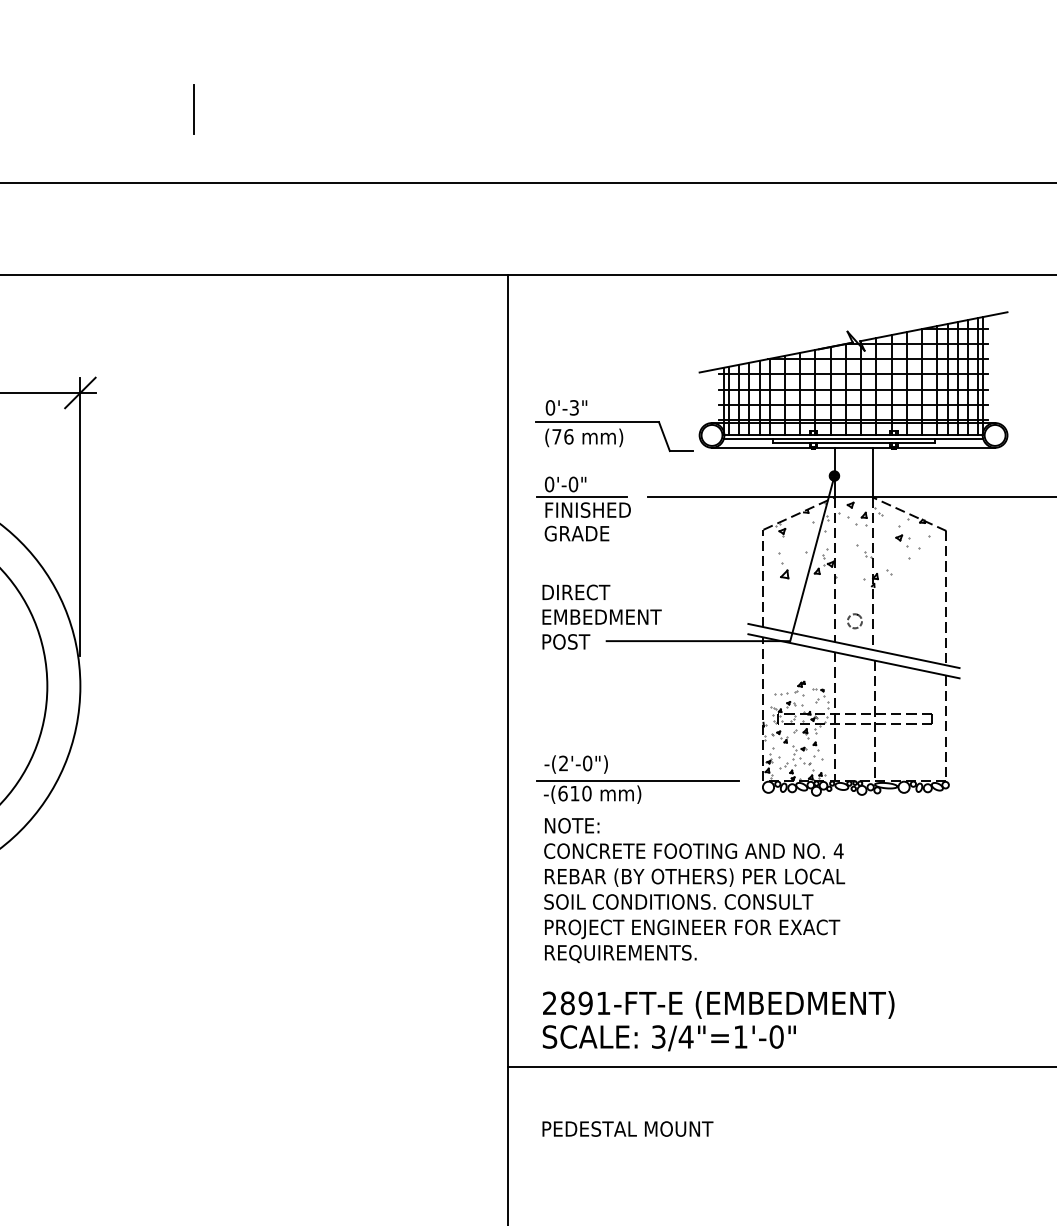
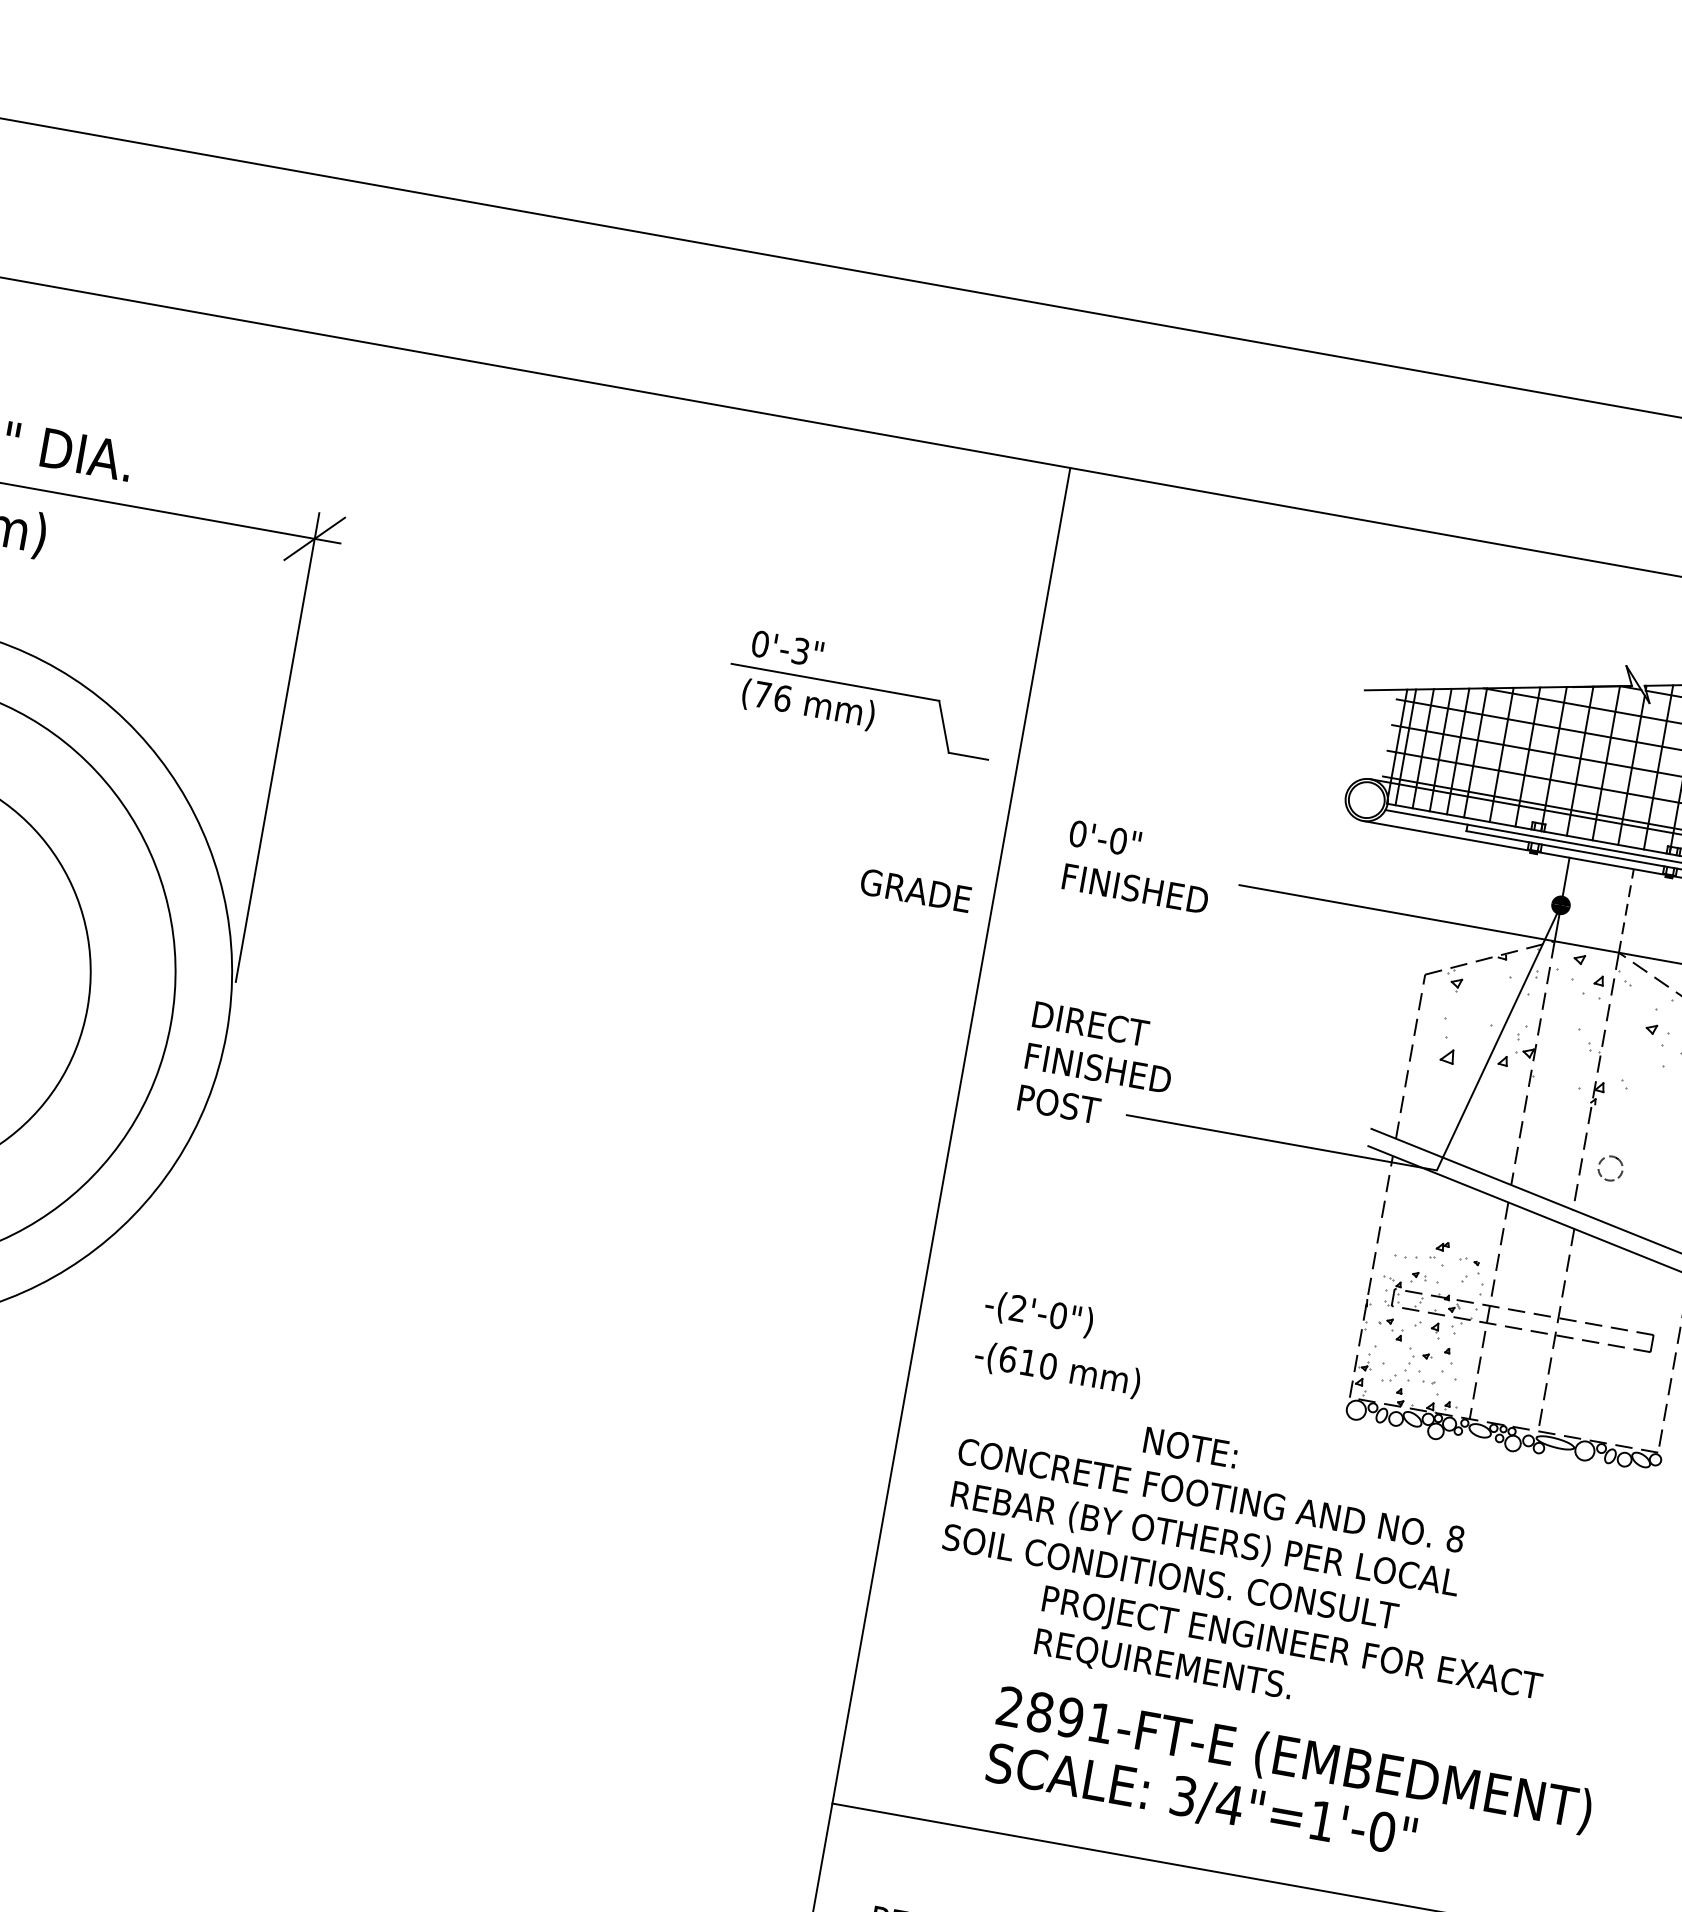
line: (193, 108) -> (590, 93), removed
part: (614, 425) -> (863, 693), moved
line: (872, 472) -> (1626, 910), solid -> dashed
line: (581, 496) -> (1128, 863), removed
text: (576, 533) -> (915, 890), moved
text: (602, 616) -> (1127, 1072), EMBEDMENT -> FINISHED
part: (854, 621) -> (1609, 1168), moved
line: (637, 780) -> (1137, 1359), removed
text: (572, 825) -> (1191, 1447), moved
text: (838, 850) -> (1455, 1537), 4 -> 8
text: (692, 941) -> (1288, 1666), moved
text: (718, 1021) -> (1289, 1788), moved

